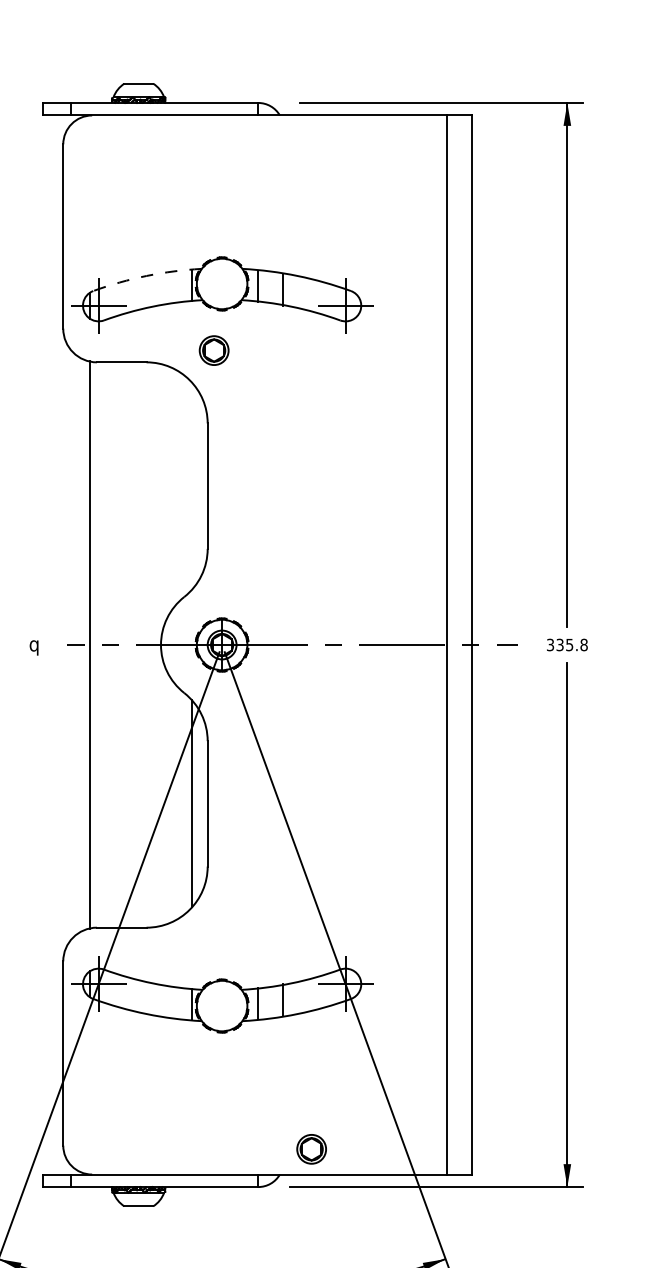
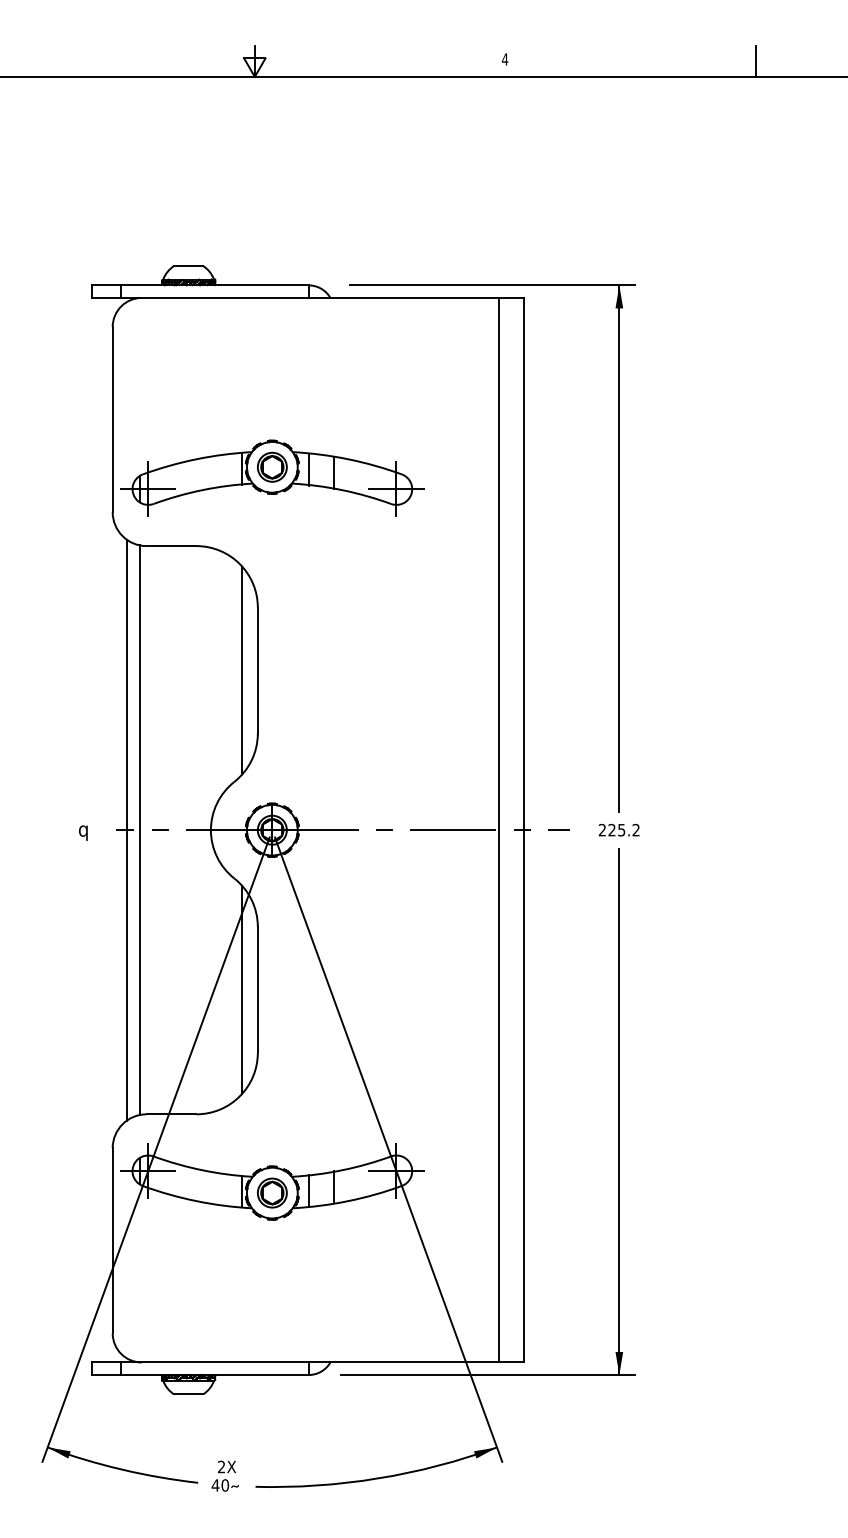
arc: (146, 276) -> (196, 459), dashed -> solid
part: (214, 349) -> (272, 466), moved
line: (191, 486) -> (241, 670), added
line: (78, 644) -> (127, 829), added
text: (566, 645) -> (618, 830), 335.8 -> 225.2
part: (311, 1148) -> (272, 1192), moved

